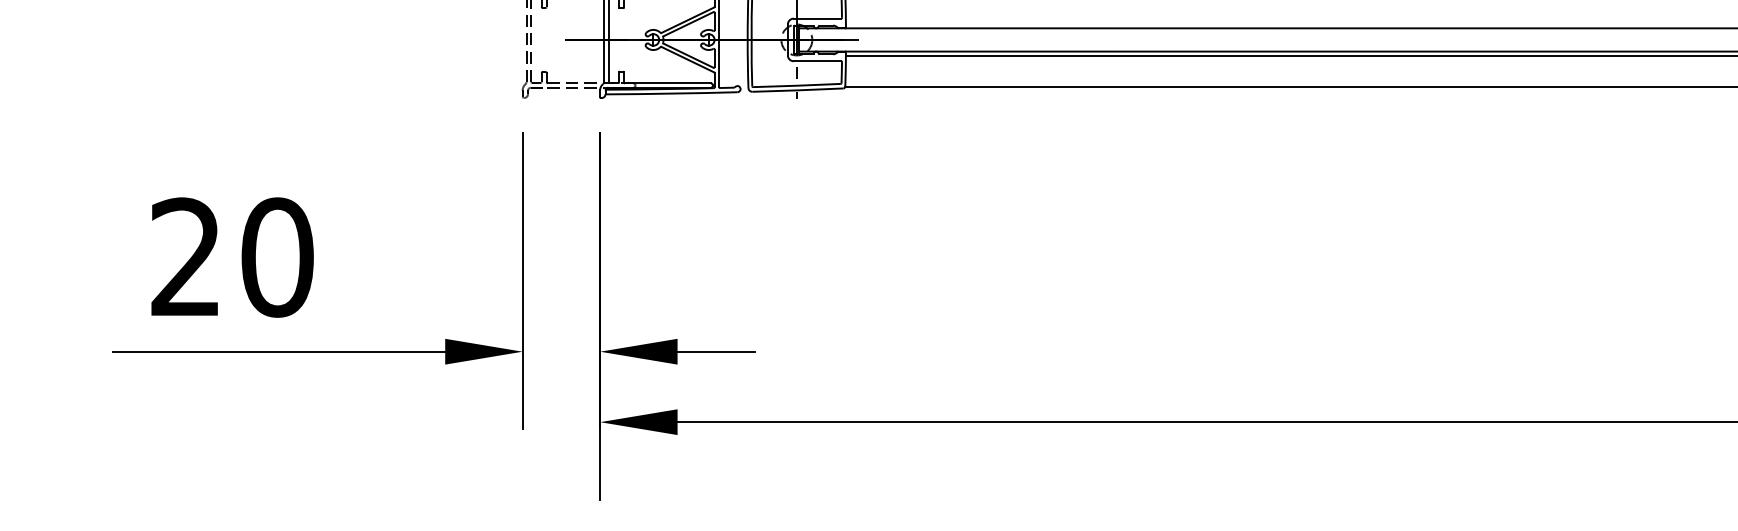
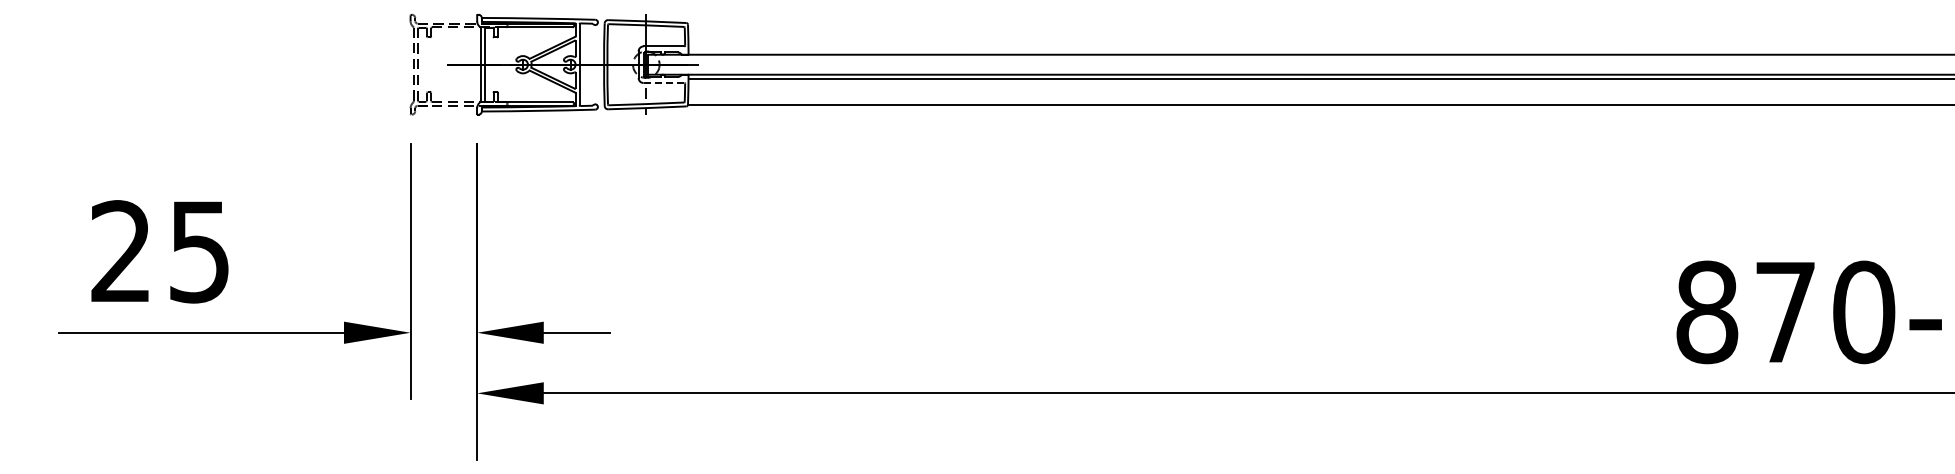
line: (817, 61) -> (664, 83), solid -> dashed
text: (278, 257) -> (200, 251), 20 -> 25

